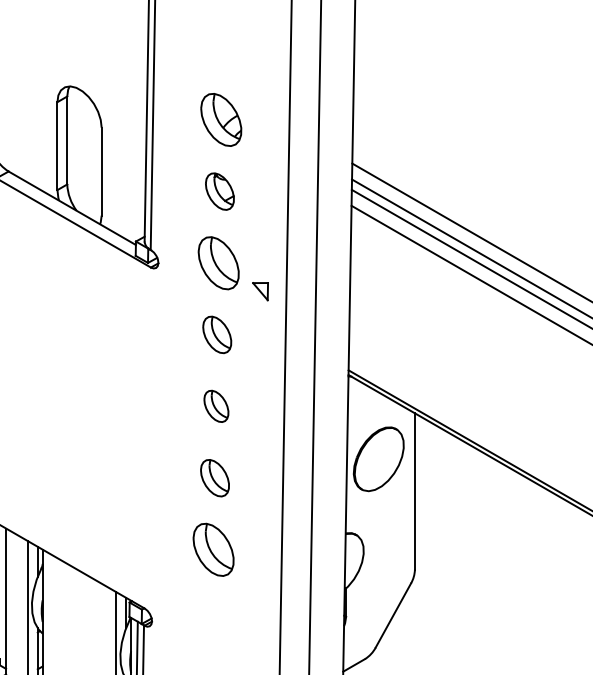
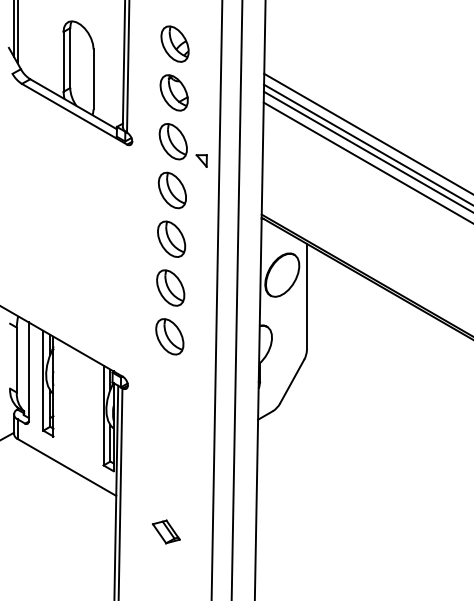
part: (219, 190) -> (173, 92), size x1.43
part: (216, 334) -> (171, 190), size x1.43
part: (216, 405) -> (171, 238), size x1.67
part: (214, 477) -> (170, 287), size x1.43

